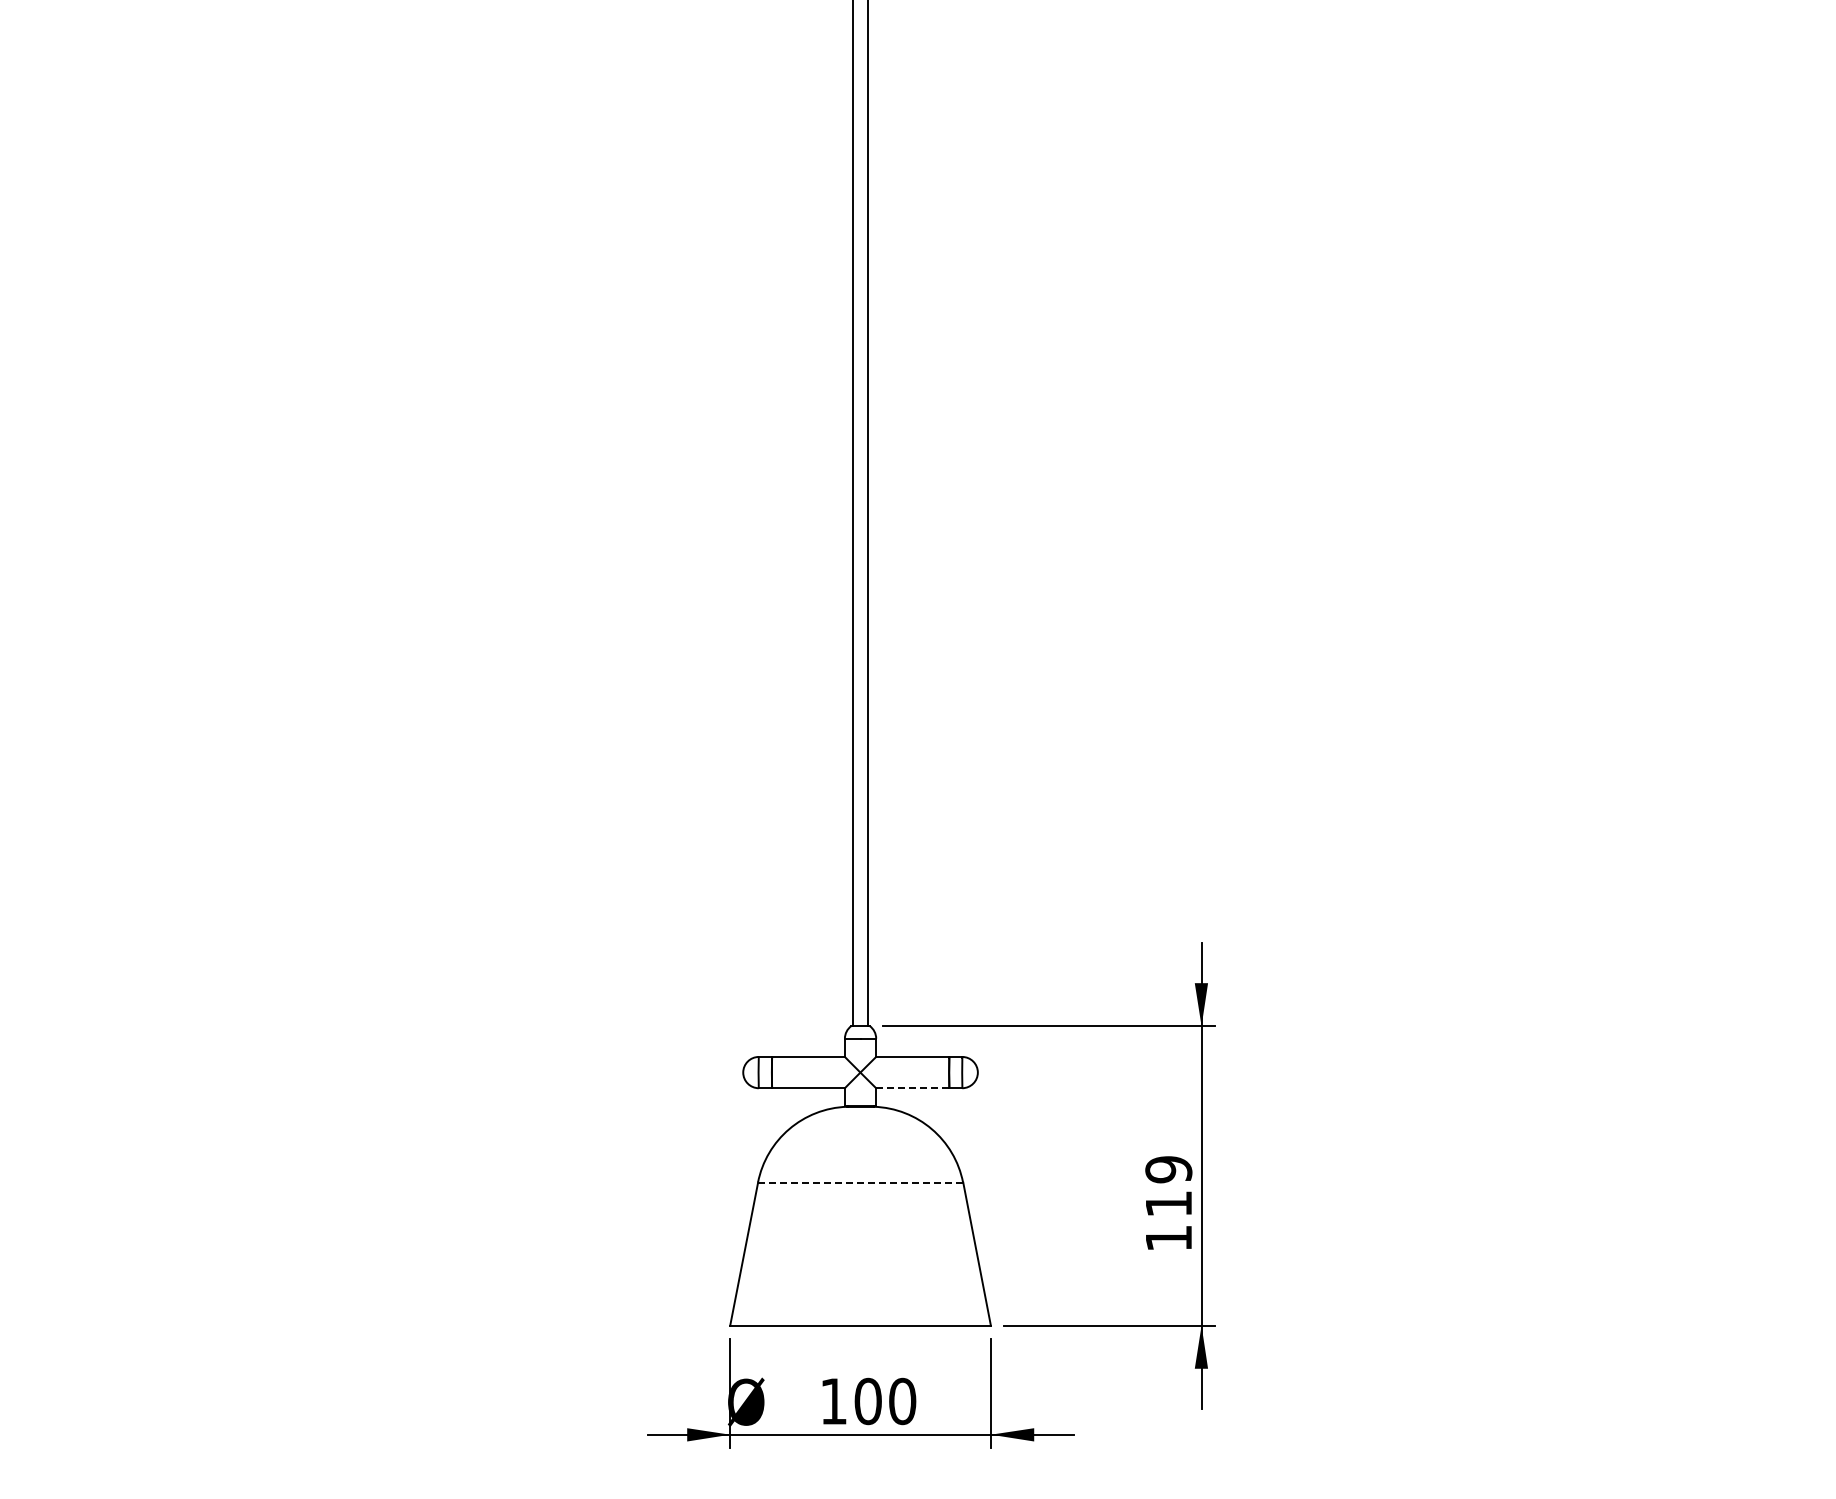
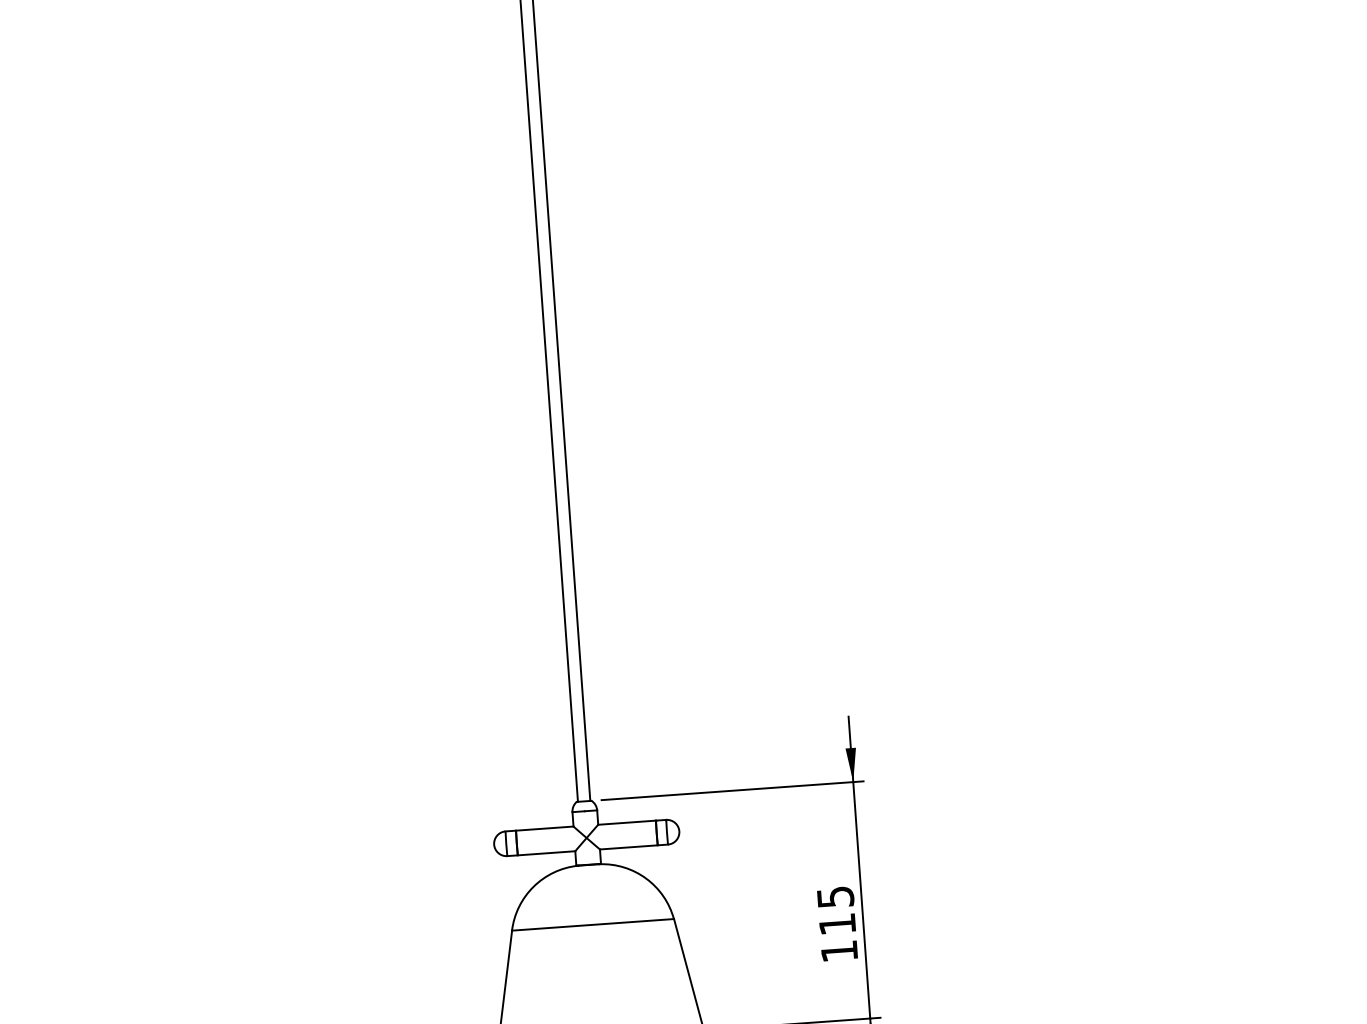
line: (913, 1088) -> (629, 847), dashed -> solid
text: (1168, 1169) -> (835, 897), 119 -> 115
line: (860, 1182) -> (592, 924), dashed -> solid

